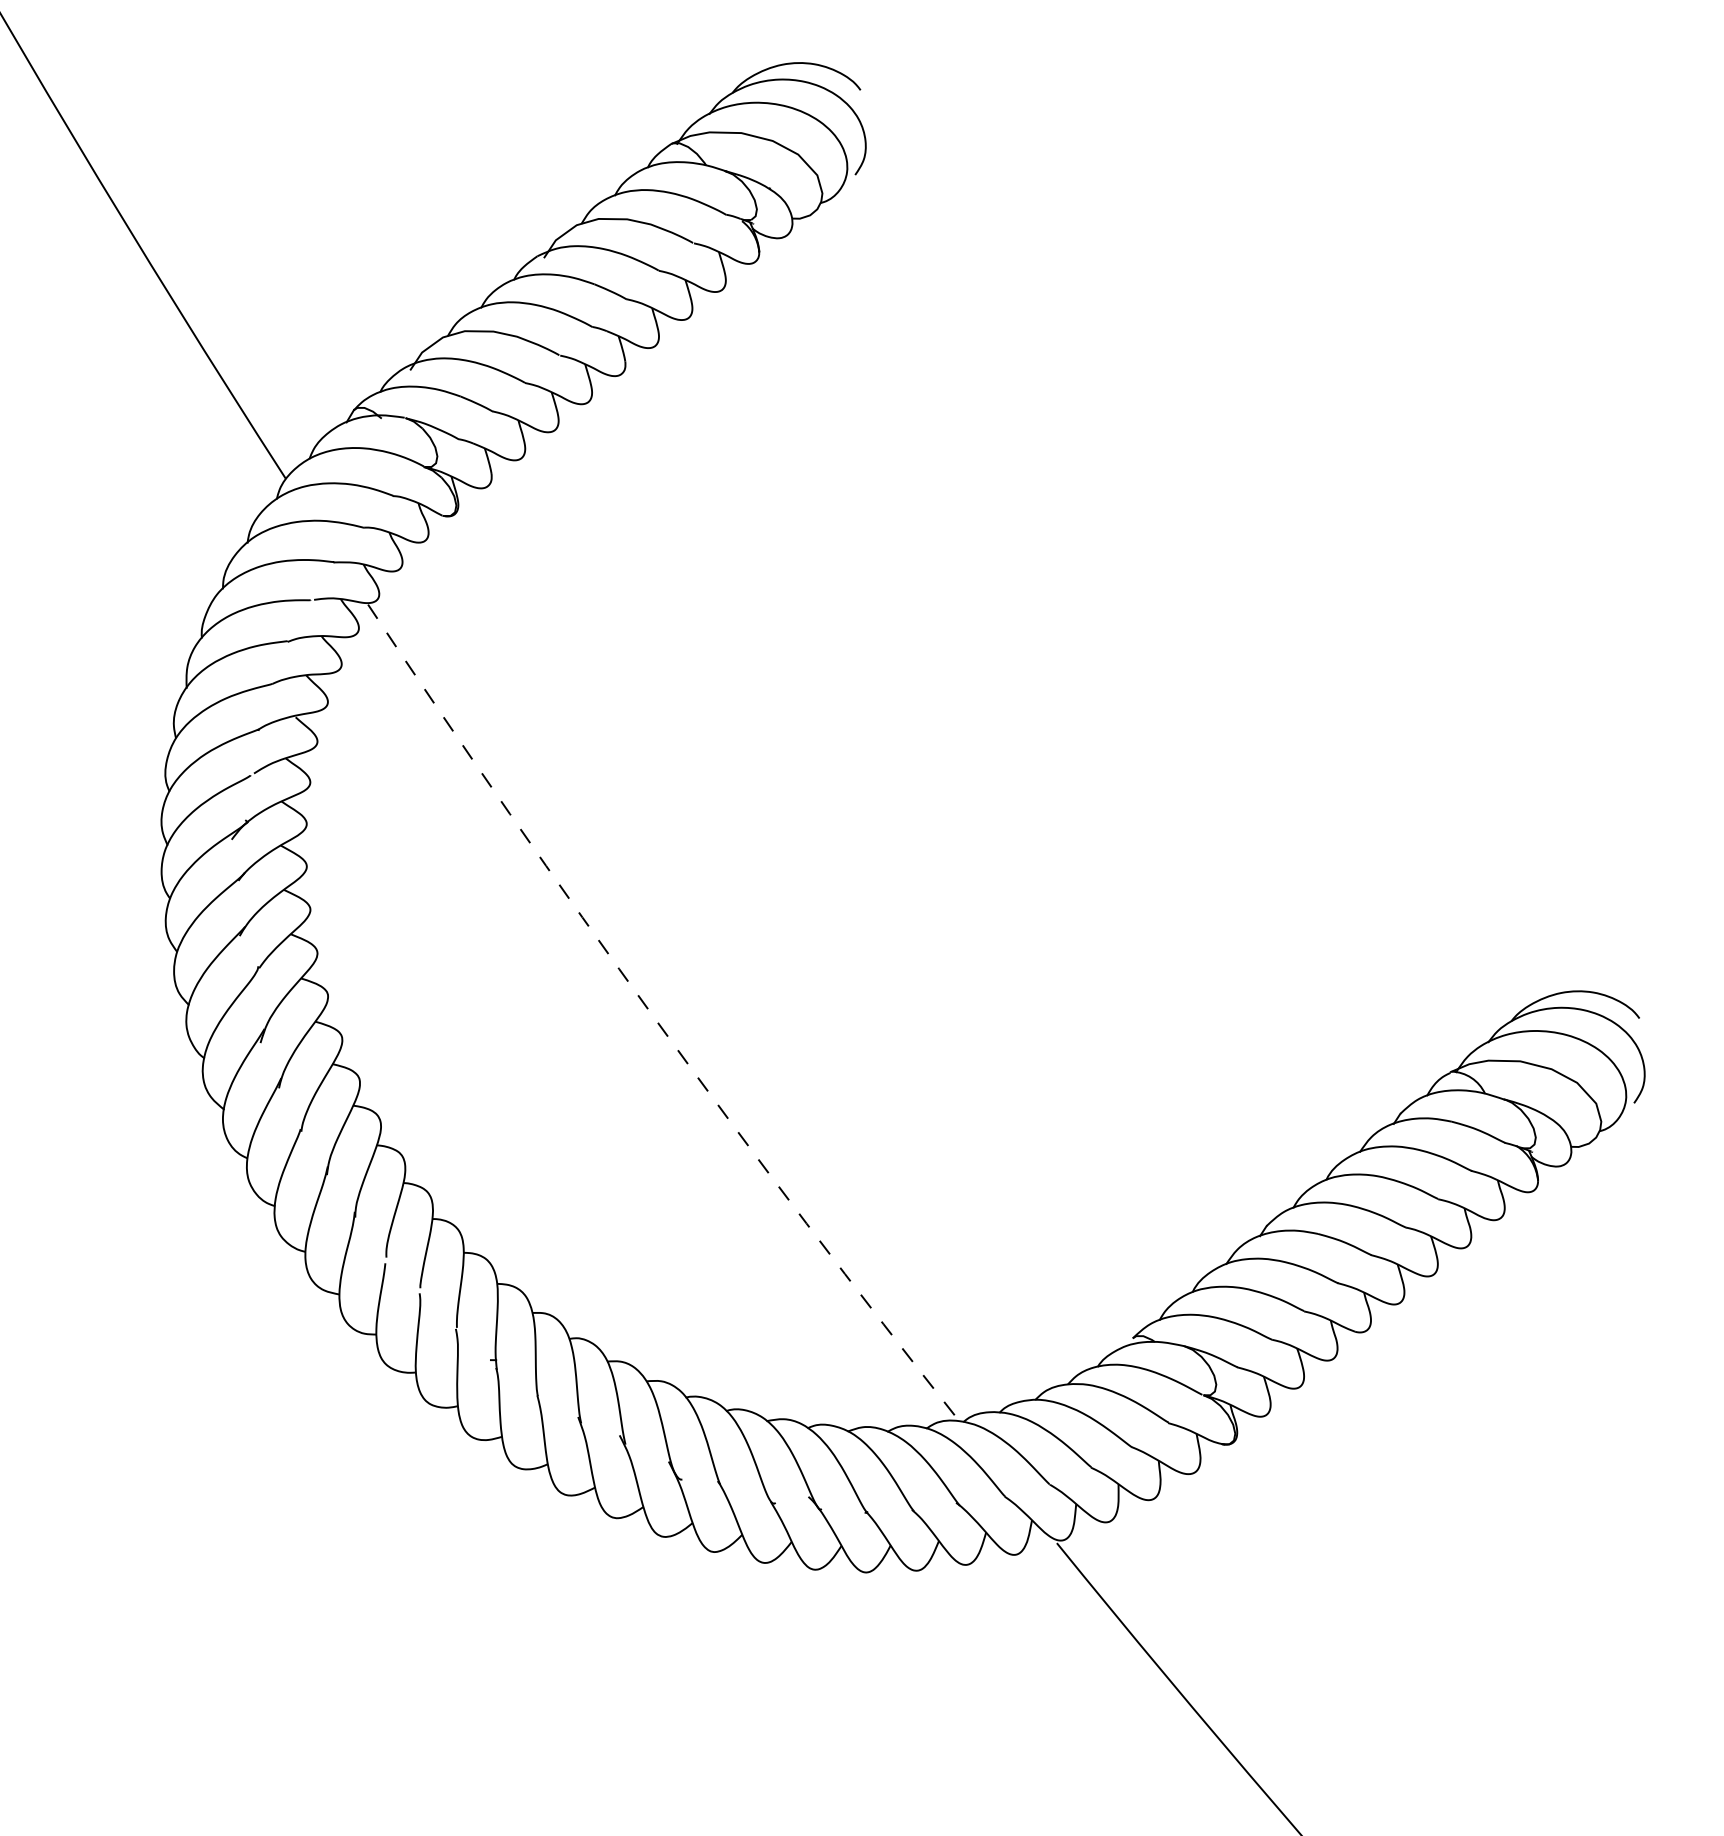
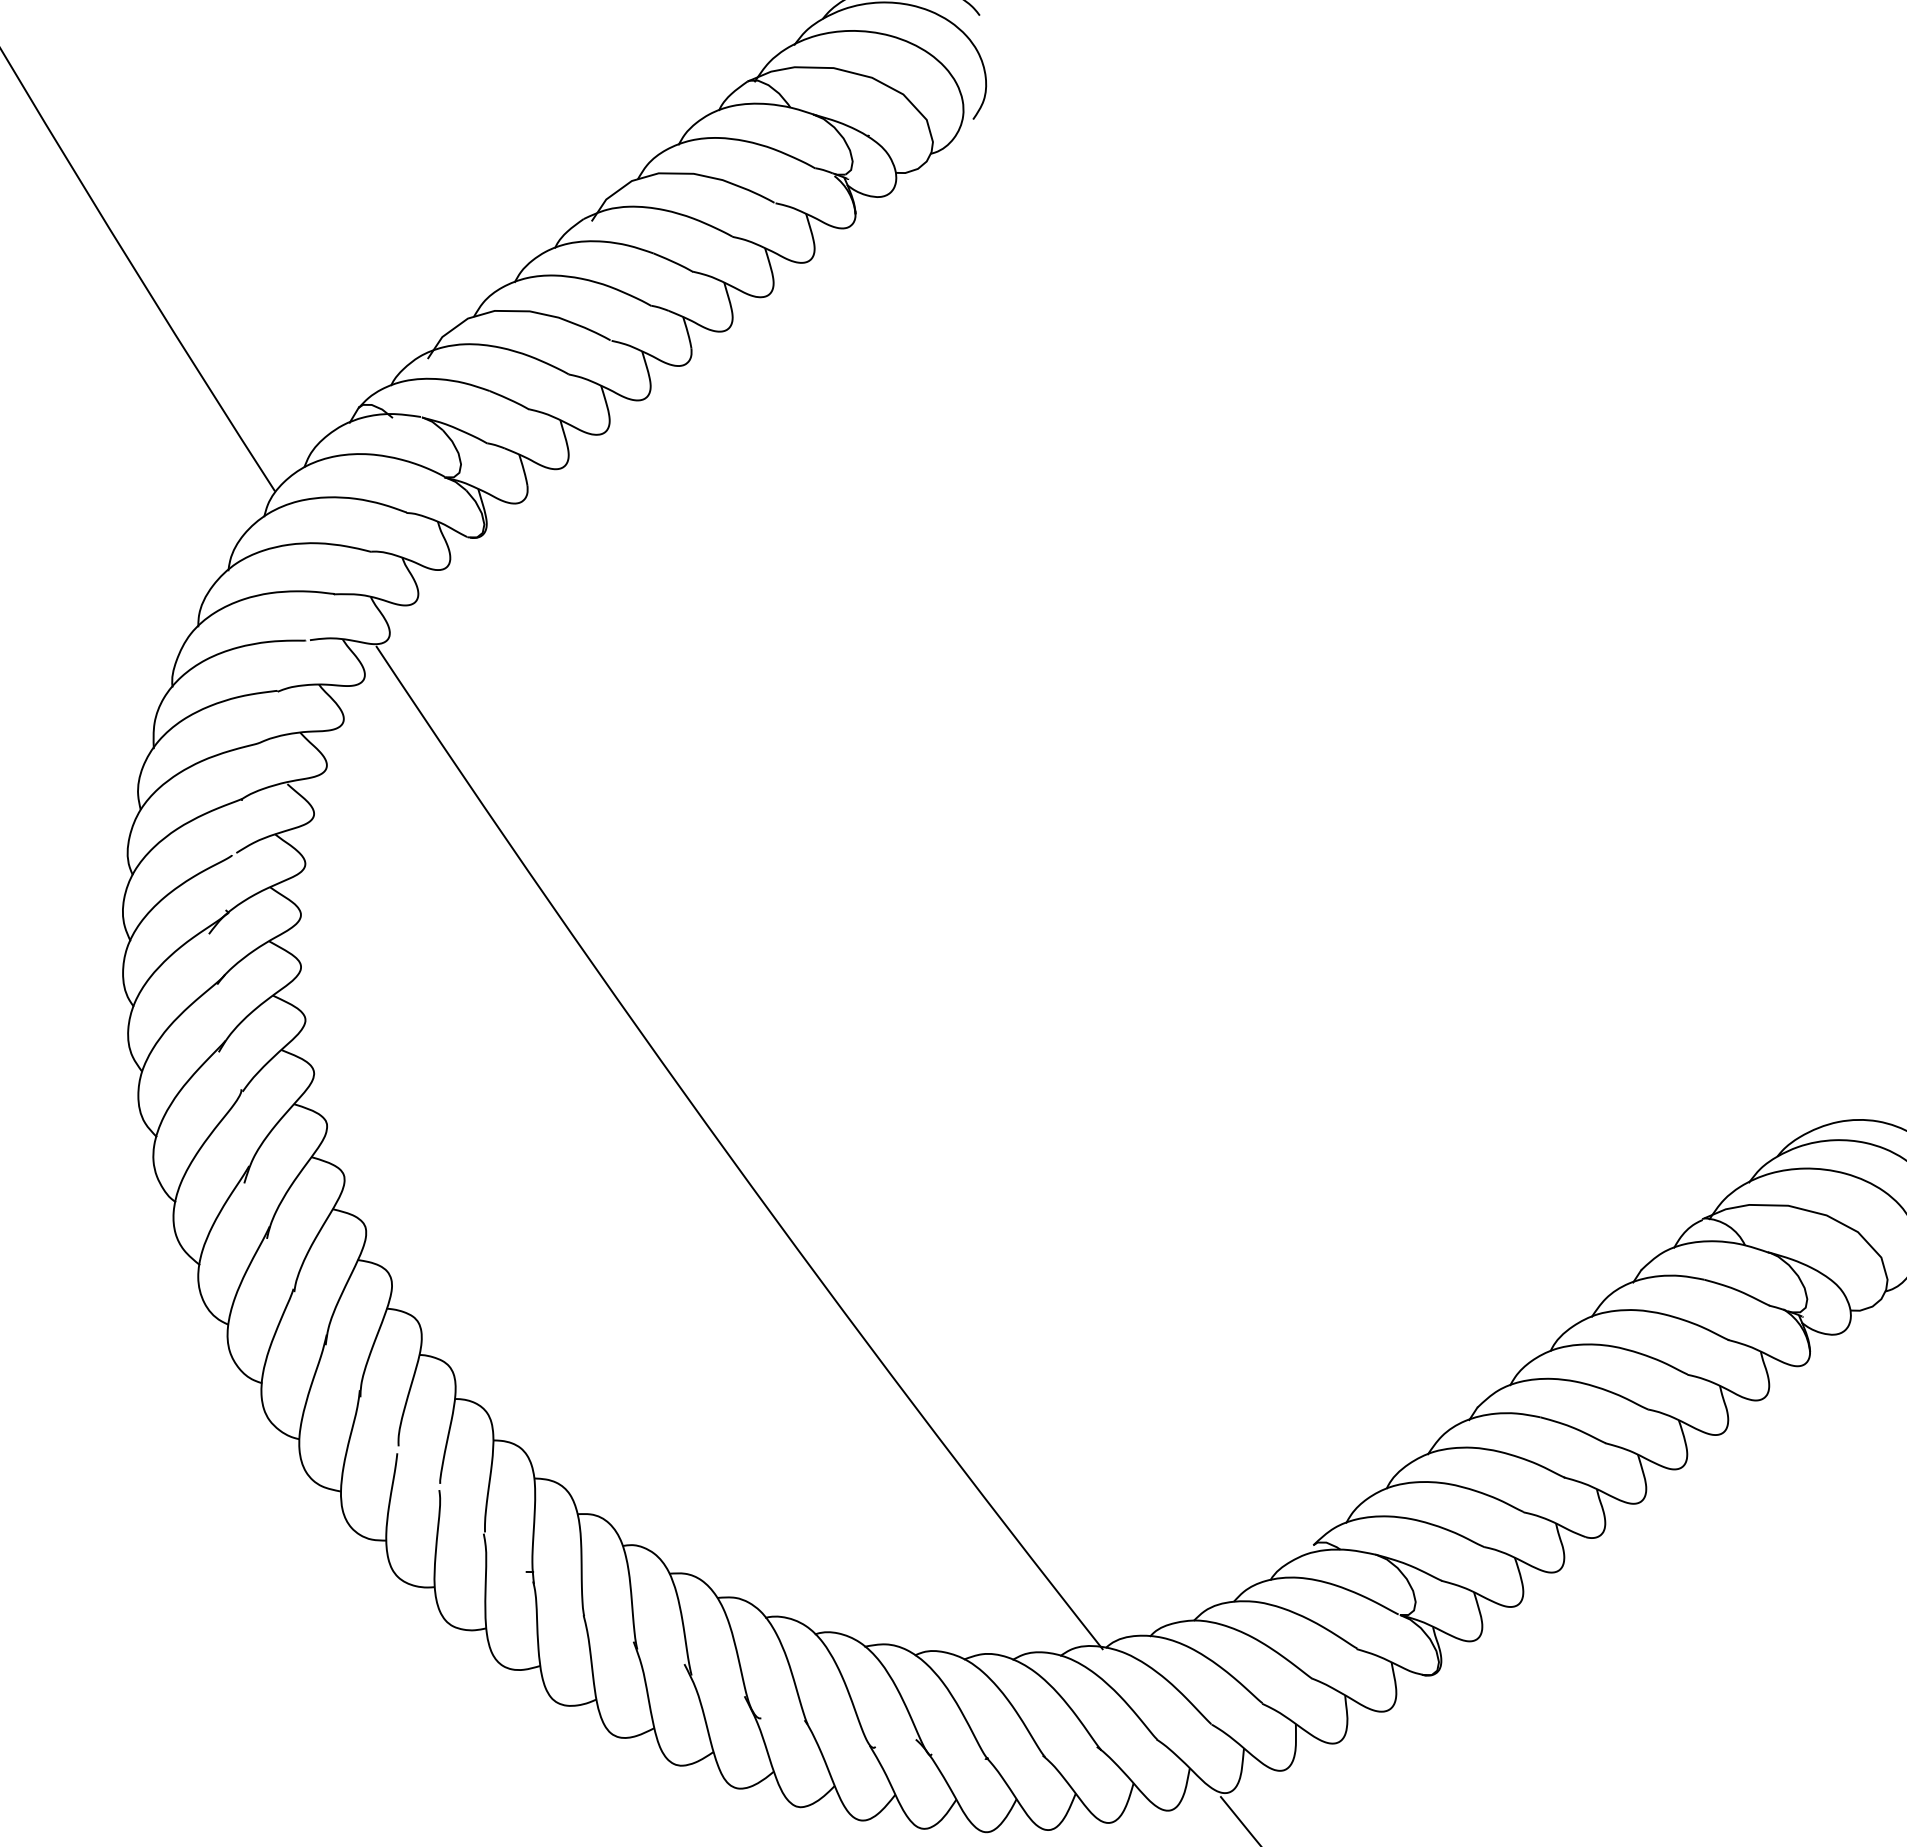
arc: (656, 1020) -> (729, 1155), dashed -> solid

